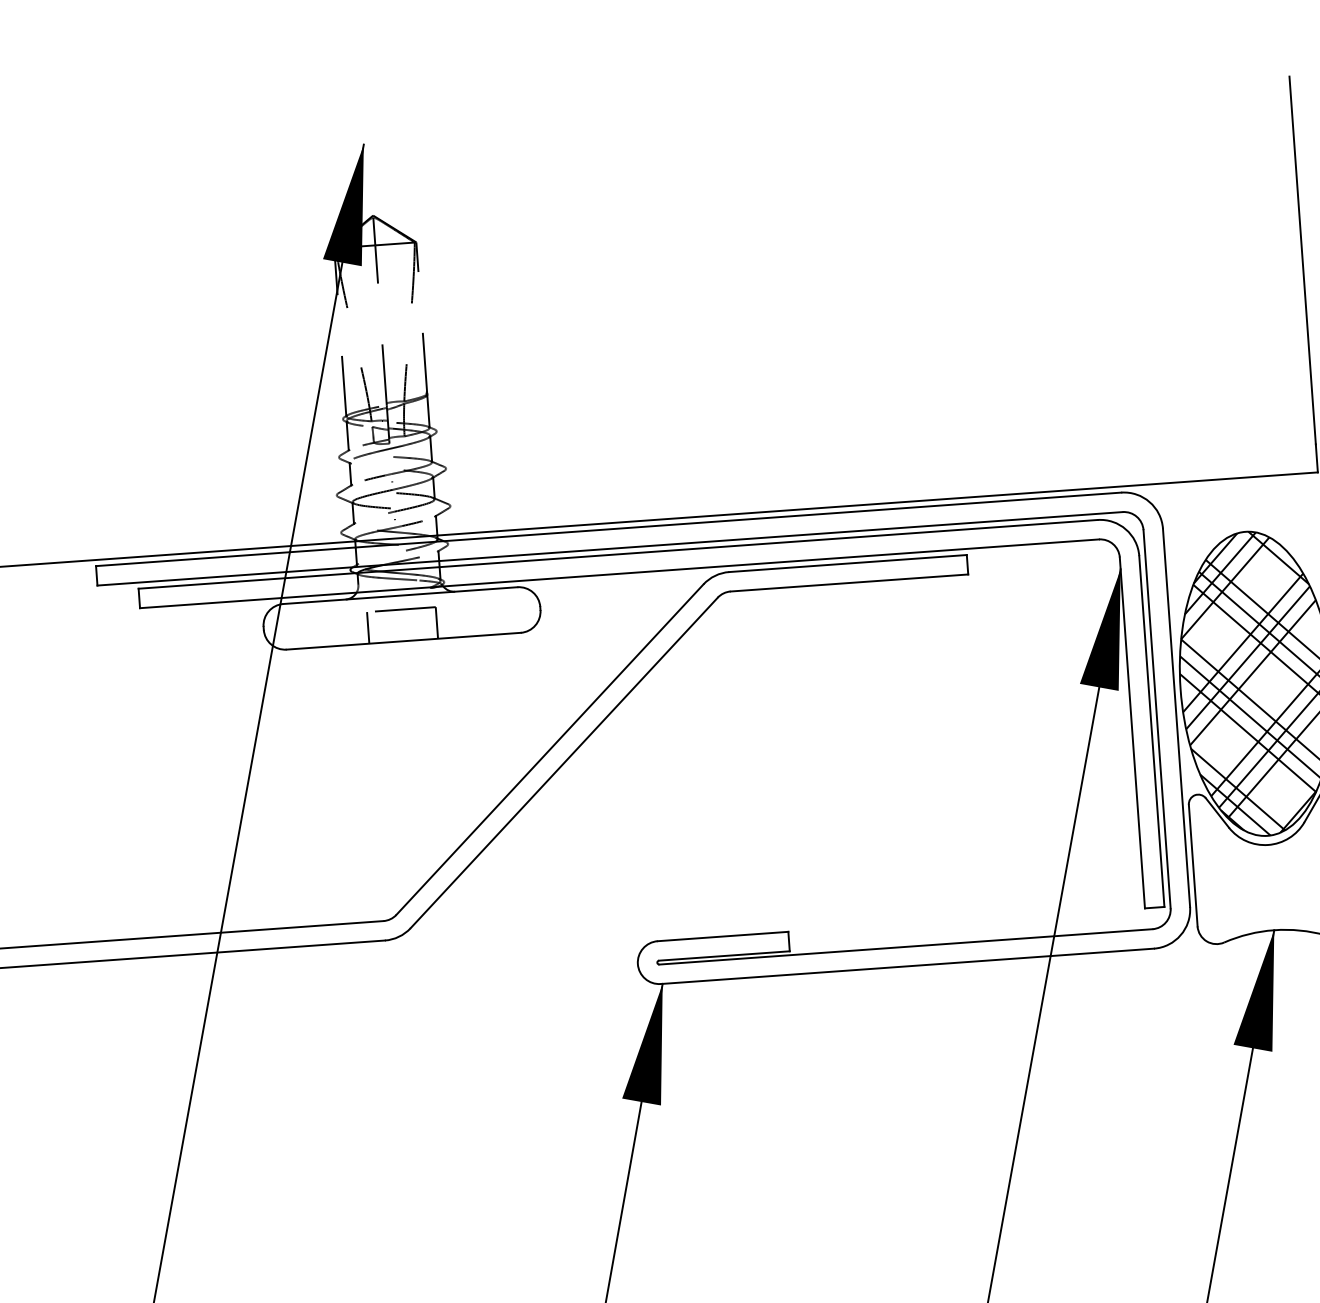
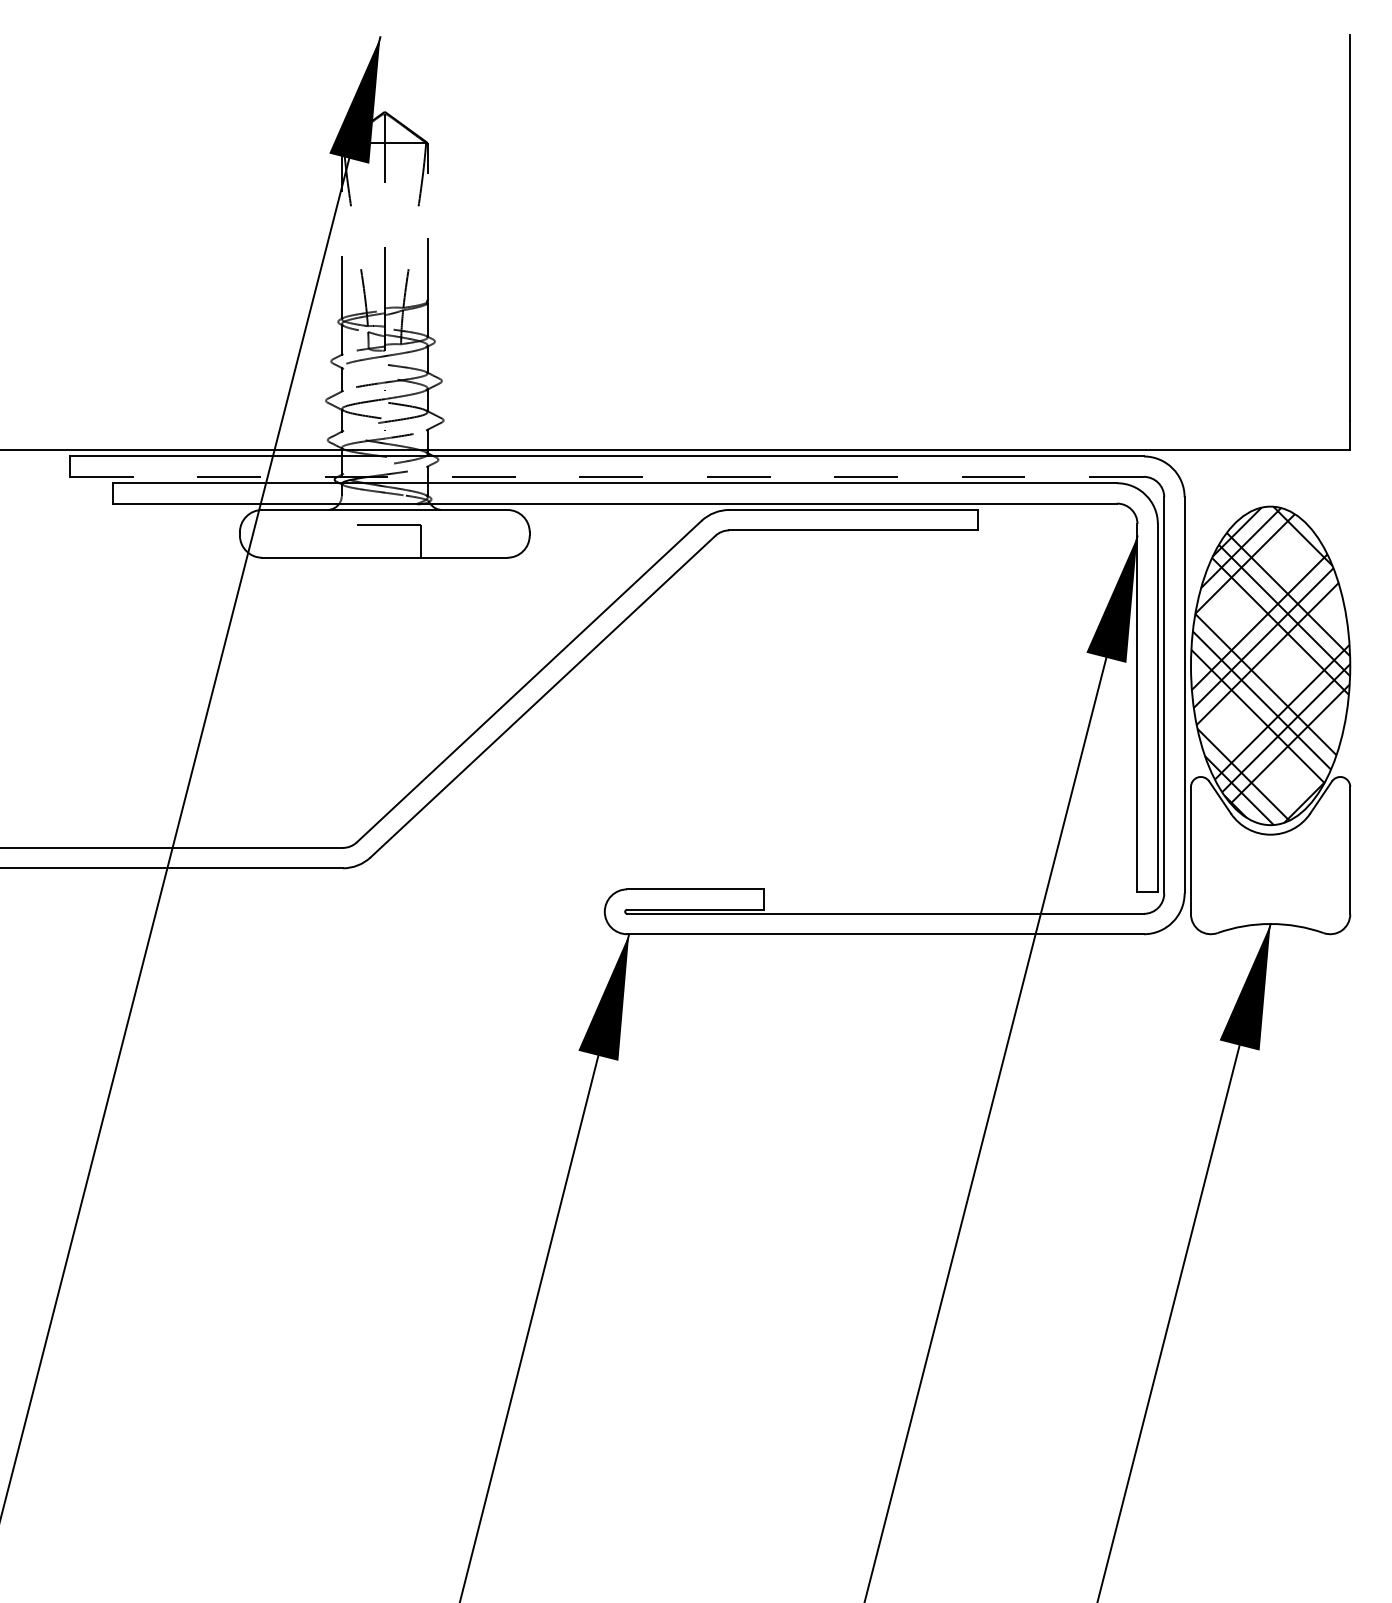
line: (610, 548) -> (607, 476), solid -> dashed
line: (367, 627) -> (348, 540), removed

